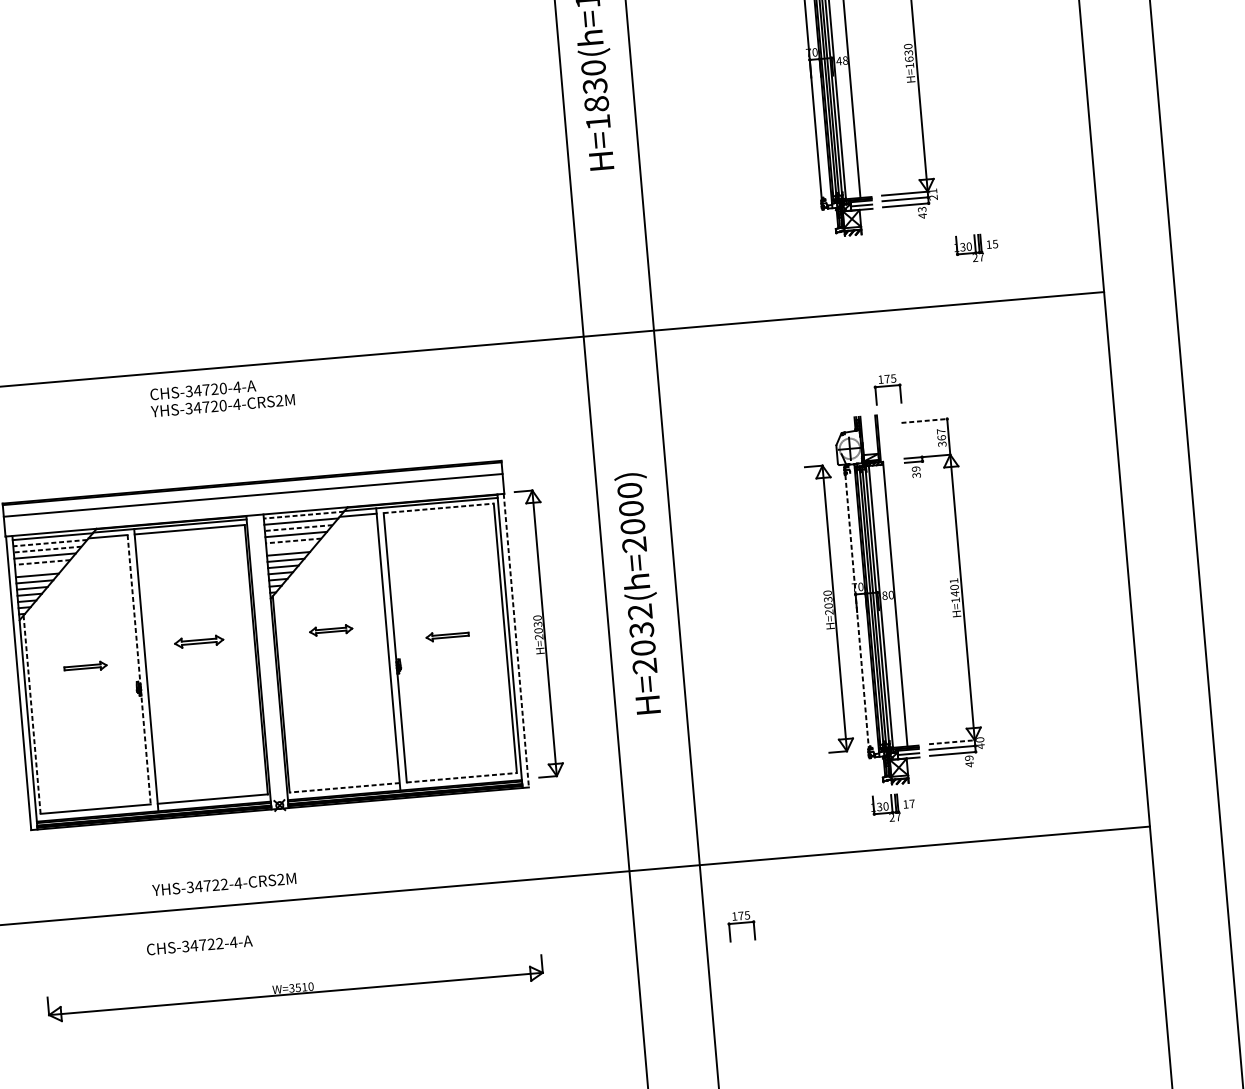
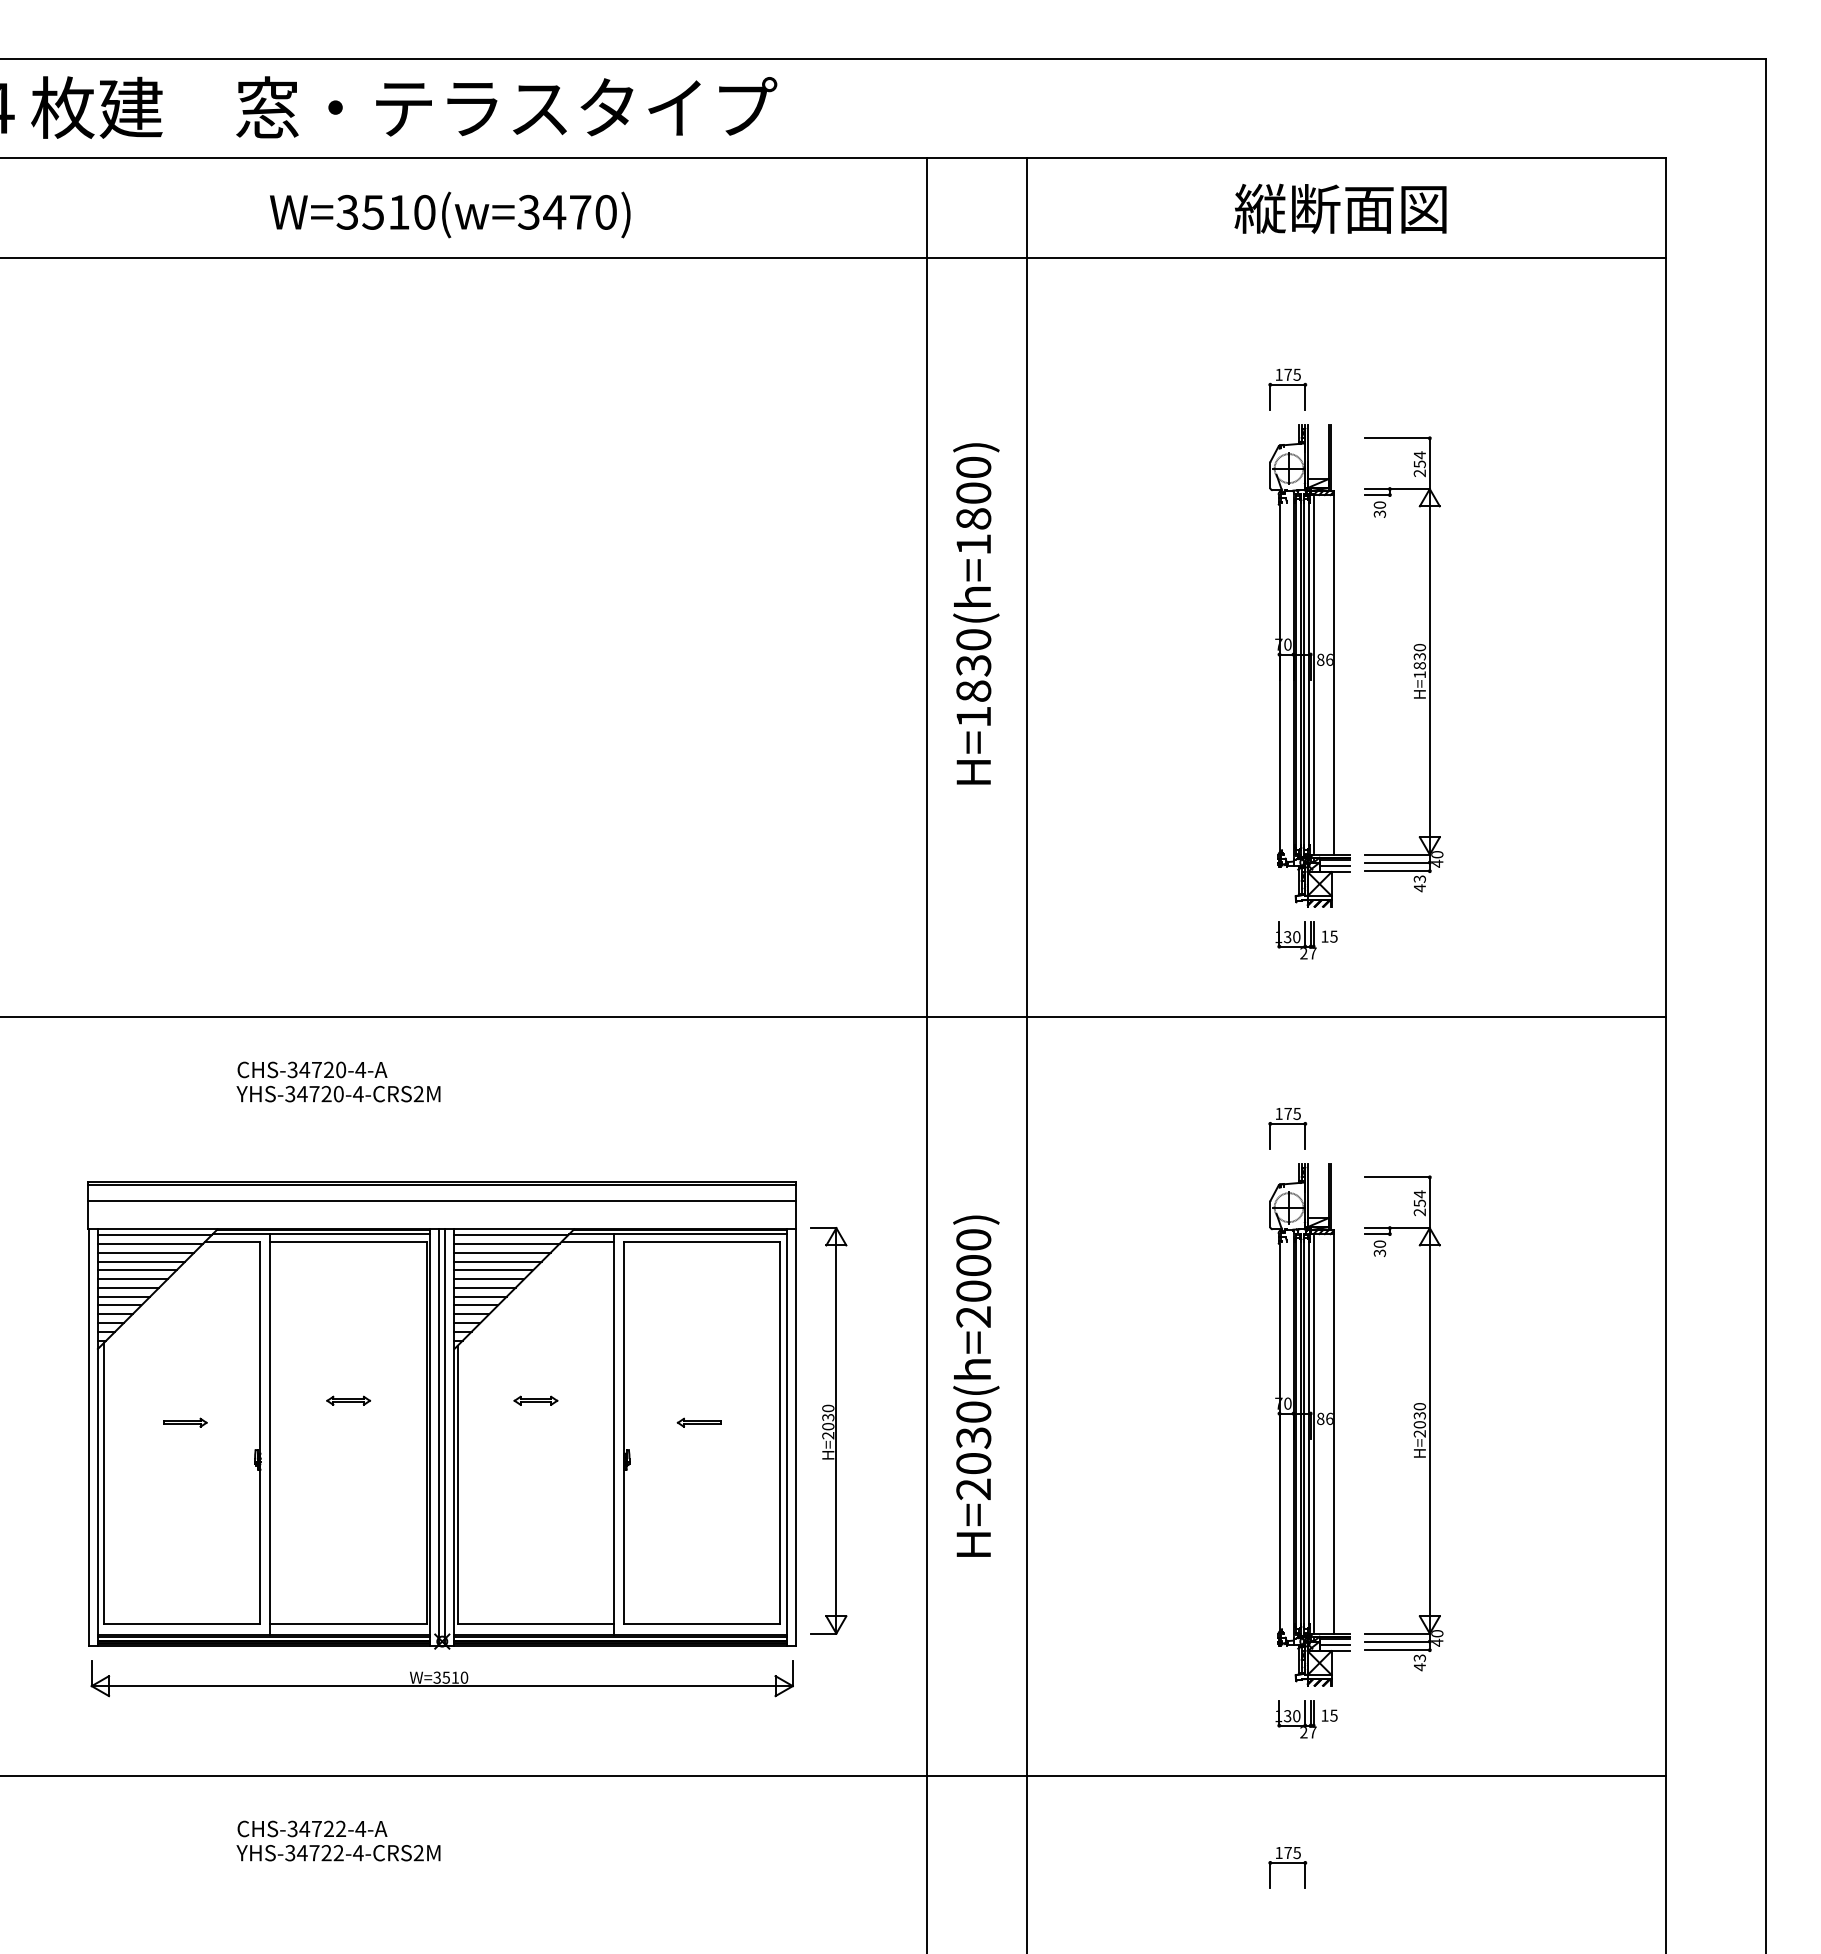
text: (909, 59) -> (1419, 665), H=1630 -> H=1830
text: (841, 60) -> (1324, 659), 48 -> 86
text: (933, 194) -> (1437, 859), 21 -> 40
part: (976, 248) -> (1306, 940), moved
part: (887, 389) -> (1287, 1128), moved
text: (222, 396) -> (338, 1081), moved
line: (924, 421) -> (1397, 1177), dashed -> solid
text: (941, 438) -> (1419, 1203), 367 -> 254
text: (916, 468) -> (1380, 1243), 39 -> 30
line: (438, 508) -> (702, 1241), dashed -> solid
line: (304, 515) -> (511, 1235), dashed -> solid
line: (298, 527) -> (502, 1252), dashed -> solid
line: (293, 541) -> (493, 1270), dashed -> solid
line: (50, 542) -> (150, 1243), dashed -> solid
line: (291, 547) -> (489, 1279), added
line: (47, 549) -> (145, 1252), dashed -> solid
line: (42, 562) -> (136, 1270), dashed -> solid
line: (39, 569) -> (132, 1279), added
text: (954, 590) -> (1419, 1420), H=1401 -> H=2030
text: (891, 594) -> (1329, 1418), 80 -> 86
part: (829, 608) -> (1240, 1430), removed
text: (640, 611) -> (973, 1411), H=2032(h=2000) -> H=2030(h=2000)
line: (857, 616) -> (1279, 1445), dashed -> solid
part: (330, 630) -> (535, 1400), size x0.71
part: (447, 635) -> (698, 1422), size x0.71
part: (199, 641) -> (348, 1400), size x0.62
line: (516, 641) -> (795, 1438), dashed -> solid
line: (265, 661) -> (439, 1437), added
line: (269, 661) -> (445, 1437), added
part: (85, 666) -> (185, 1422), size x0.71
line: (139, 669) -> (260, 1433), dashed -> solid
line: (32, 714) -> (104, 1483), dashed -> solid
line: (951, 742) -> (1397, 1633), dashed -> solid
text: (968, 757) -> (1419, 1657), 49 -> 43
line: (462, 777) -> (702, 1624), dashed -> solid
line: (344, 787) -> (535, 1624), dashed -> solid
text: (911, 803) -> (1333, 1715), 17 -> 15
text: (224, 884) -> (338, 1853), moved
part: (741, 926) -> (1287, 1867), moved
part: (294, 988) -> (441, 1678), moved

